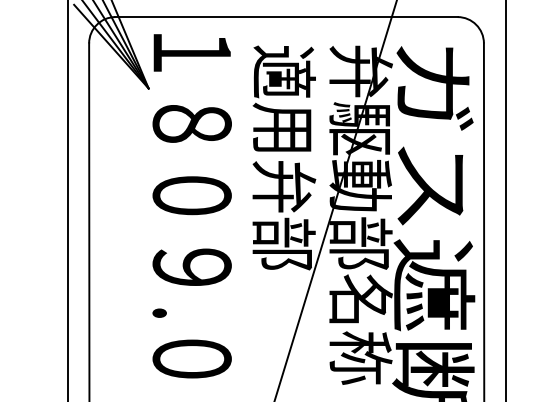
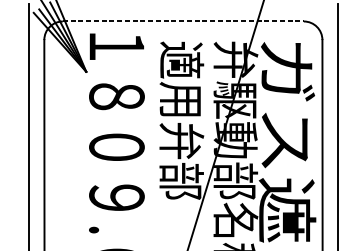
line: (287, 17) -> (184, 21), solid -> dashed

